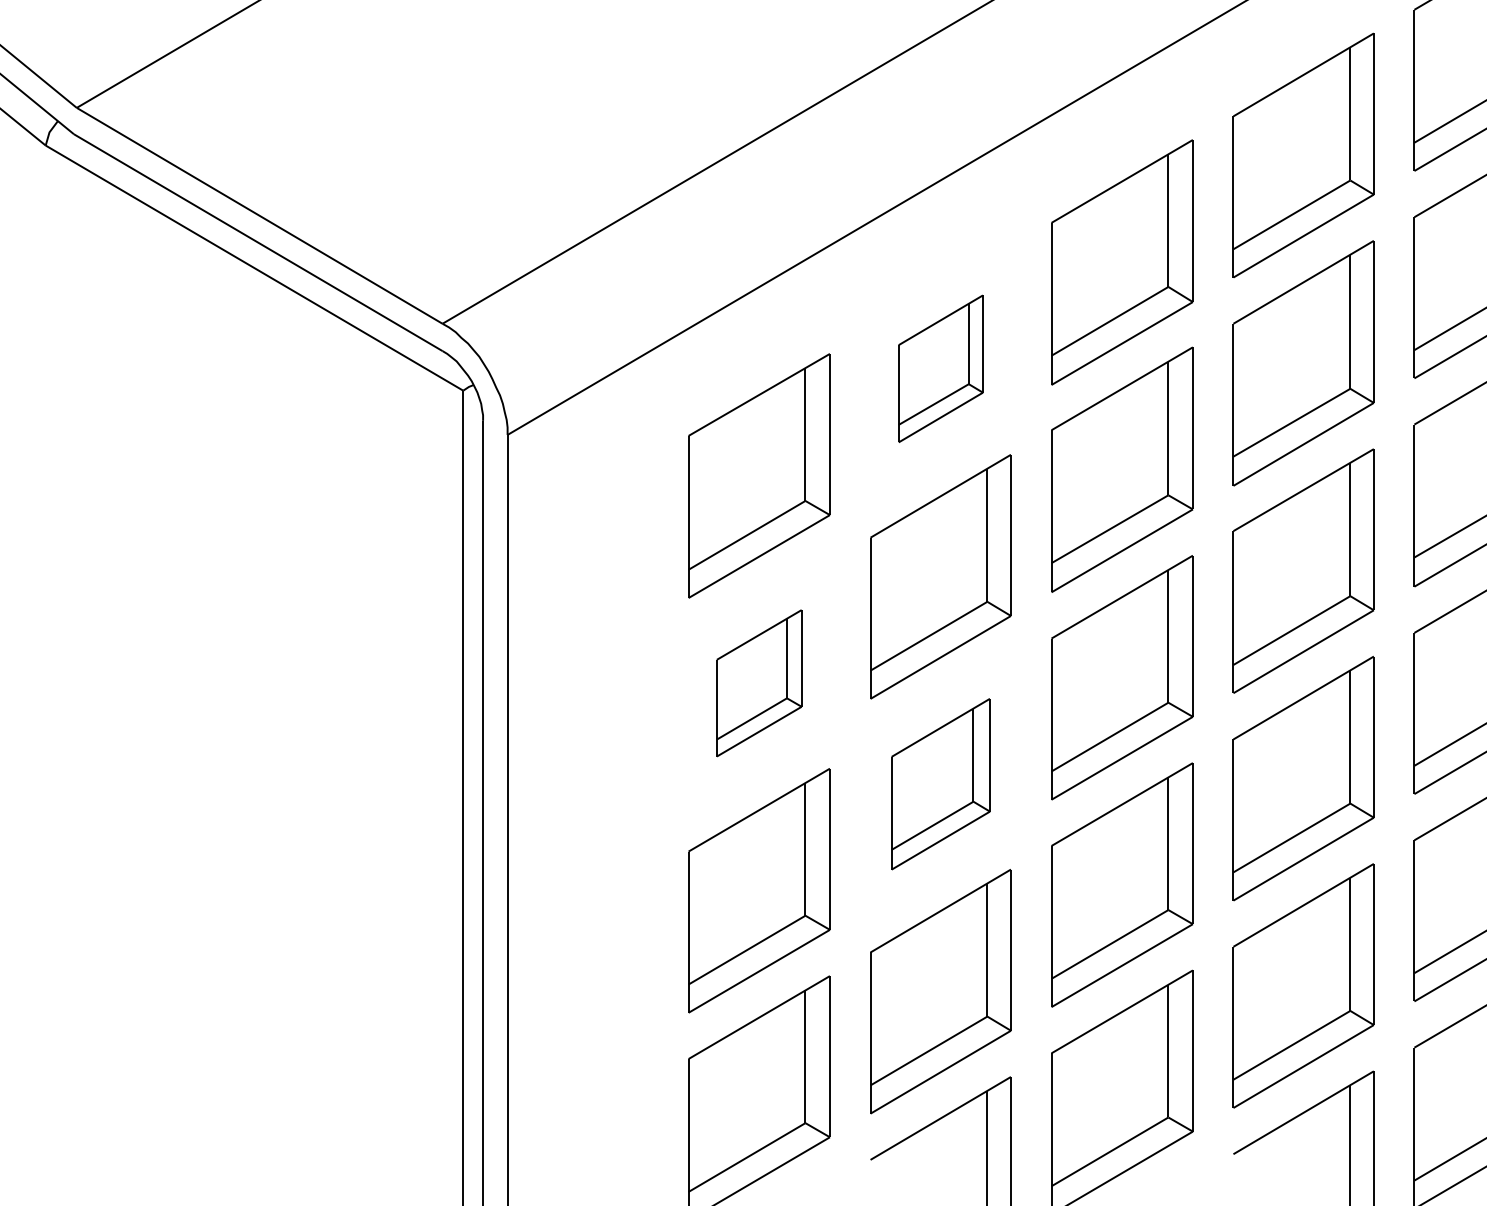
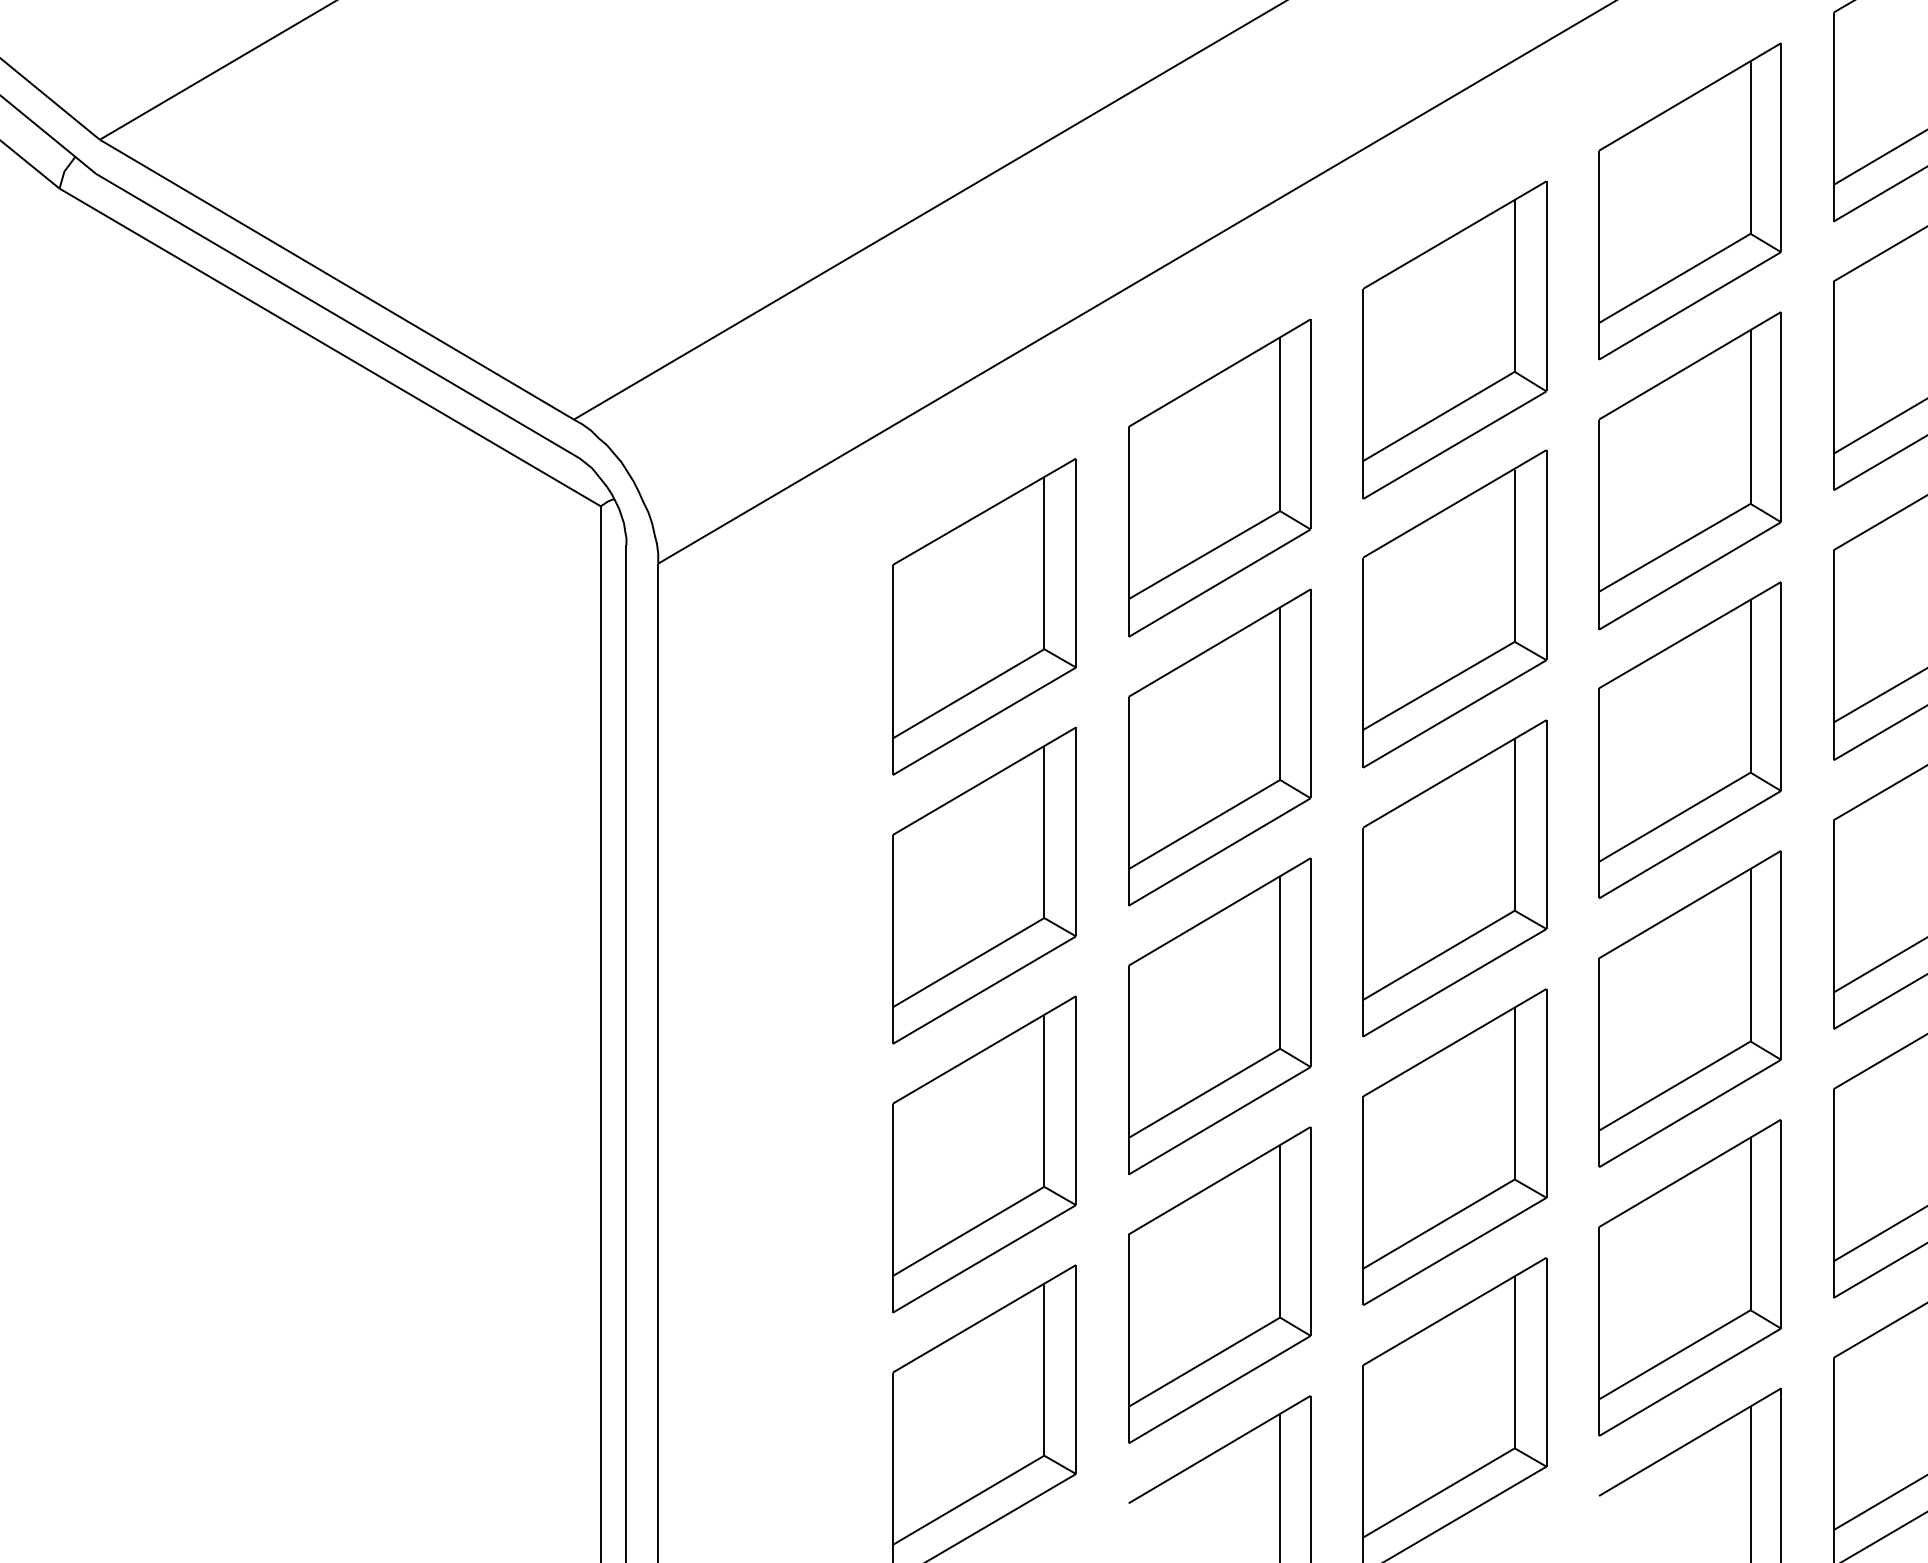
part: (940, 368) -> (1219, 477), size x1.67
part: (759, 683) -> (984, 885), size x1.67
part: (940, 784) -> (1219, 1016), size x1.43

